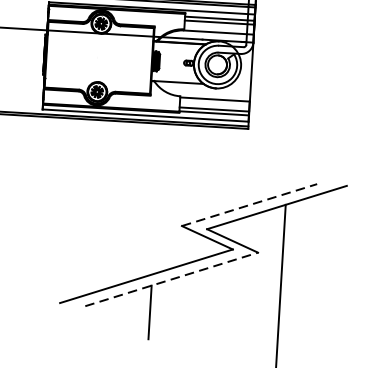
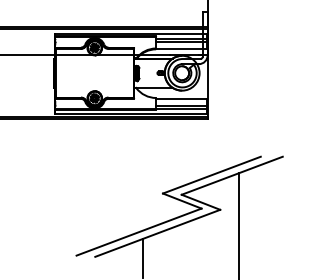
line: (250, 204) -> (212, 174), dashed -> solid
line: (171, 279) -> (157, 233), dashed -> solid

